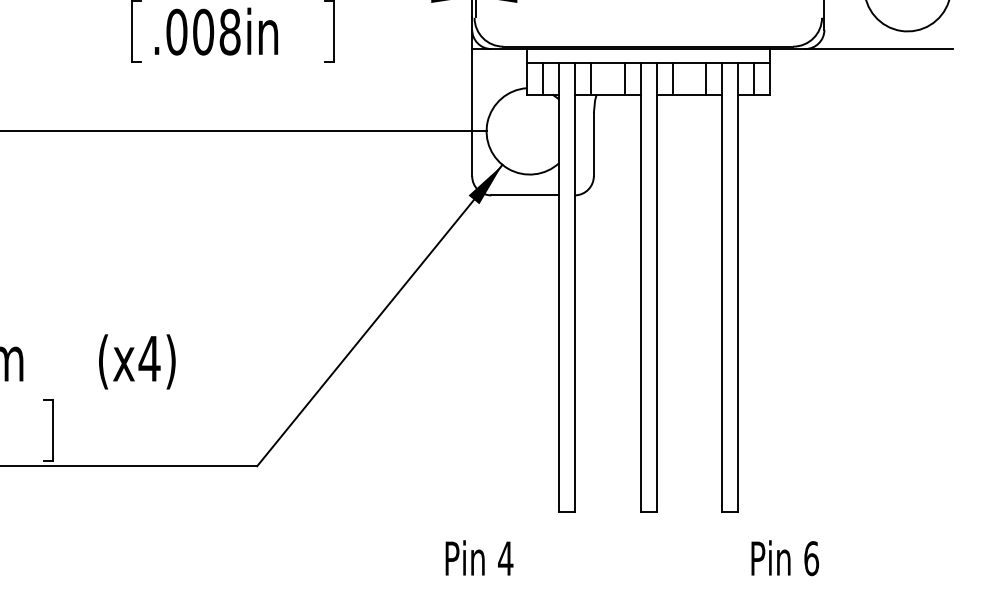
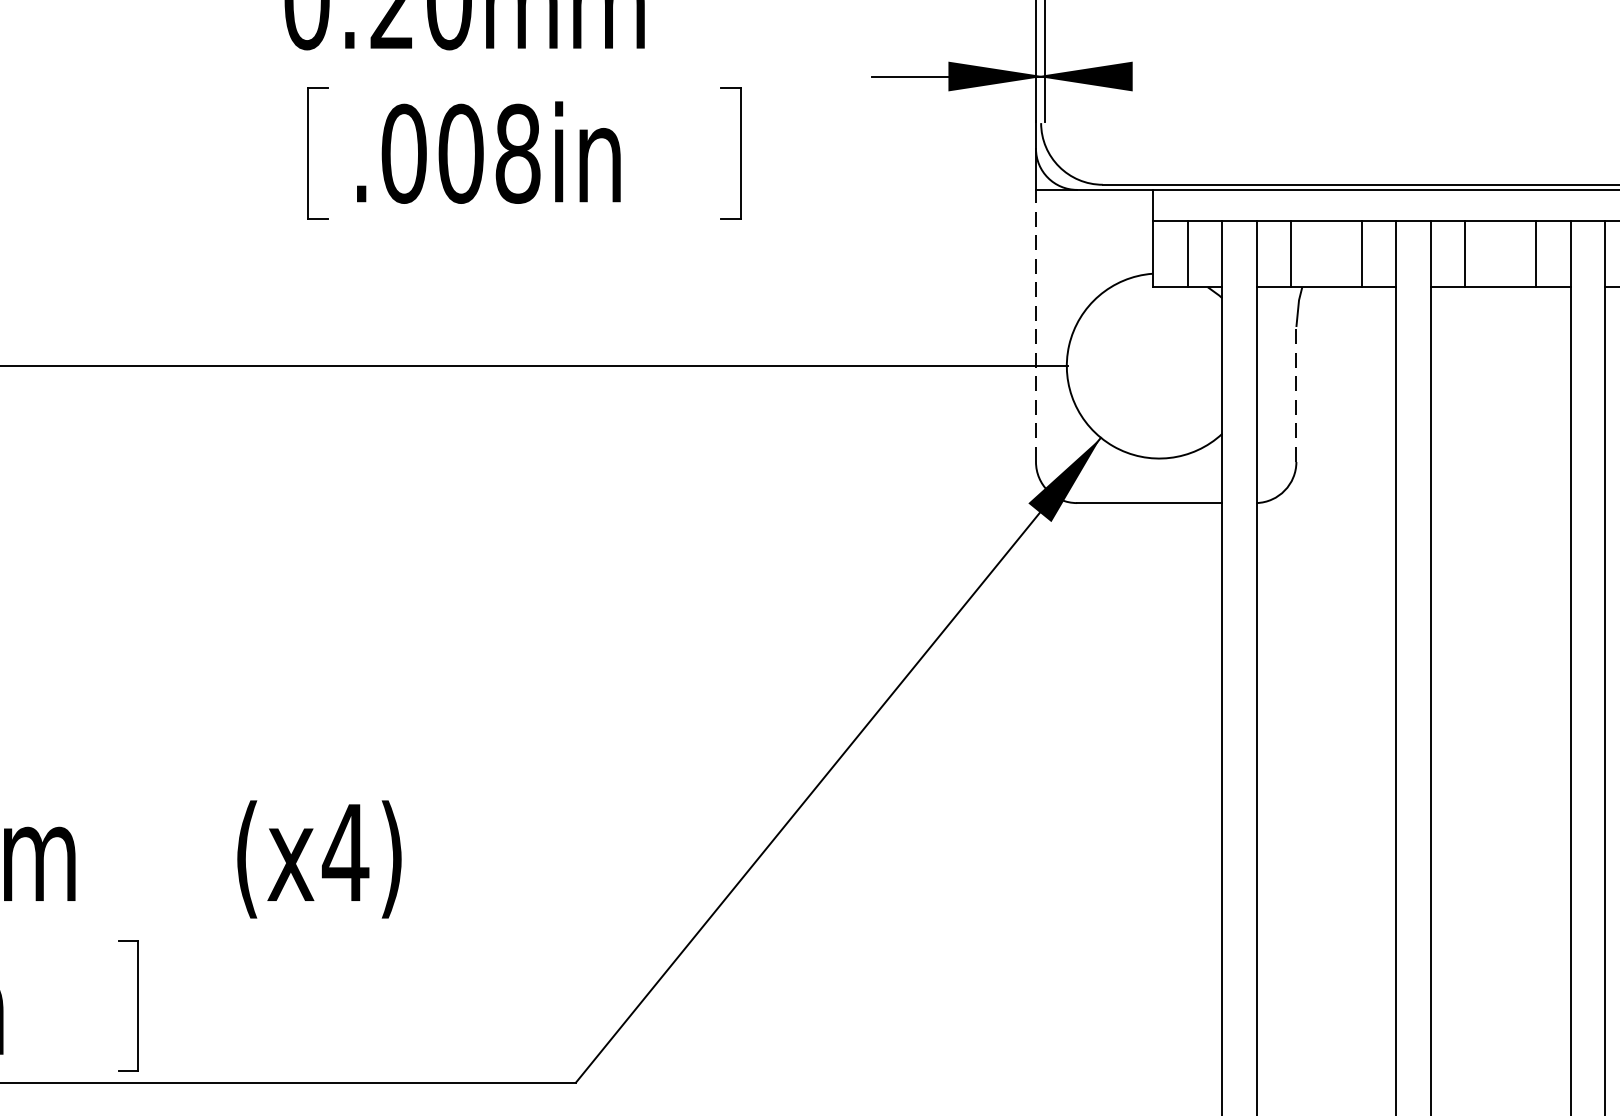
line: (472, 112) -> (1036, 325), solid -> dashed
line: (593, 144) -> (1295, 394), solid -> dashed

